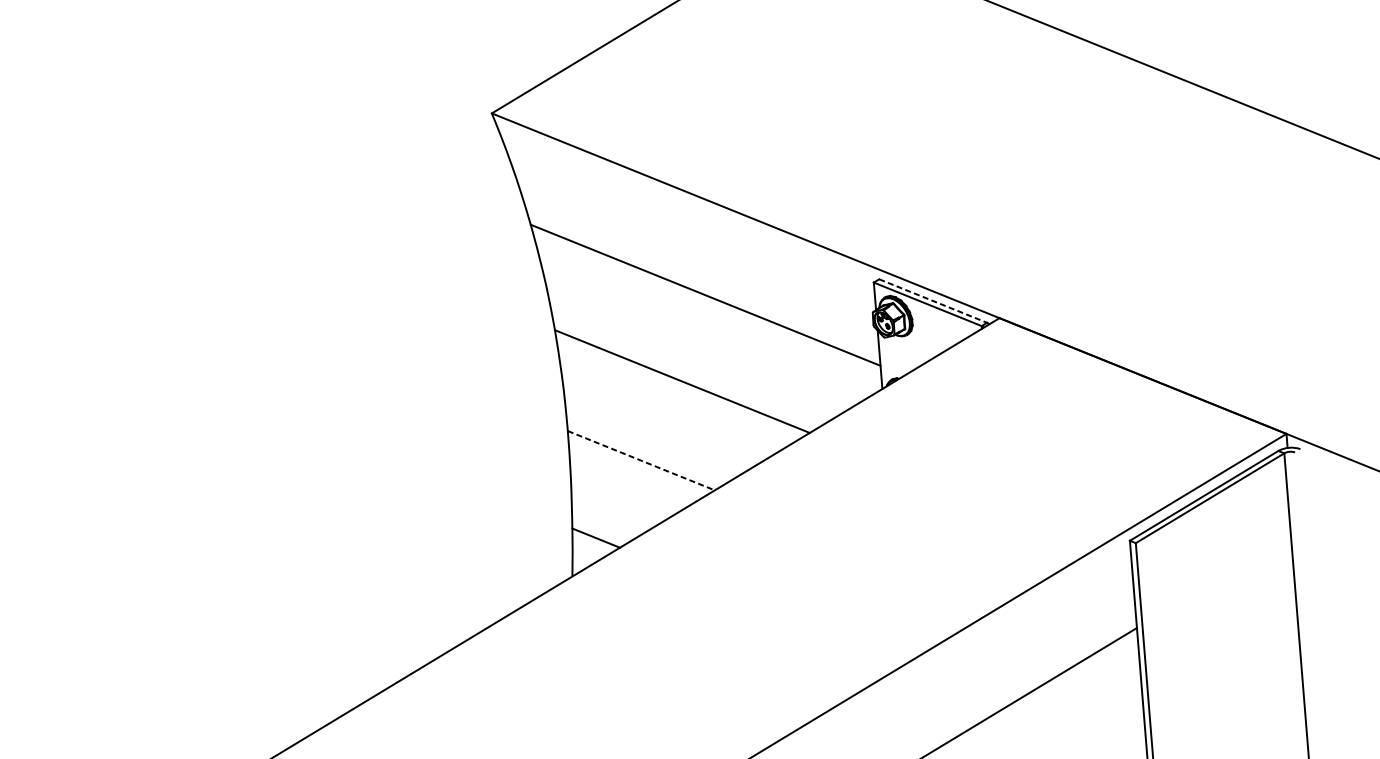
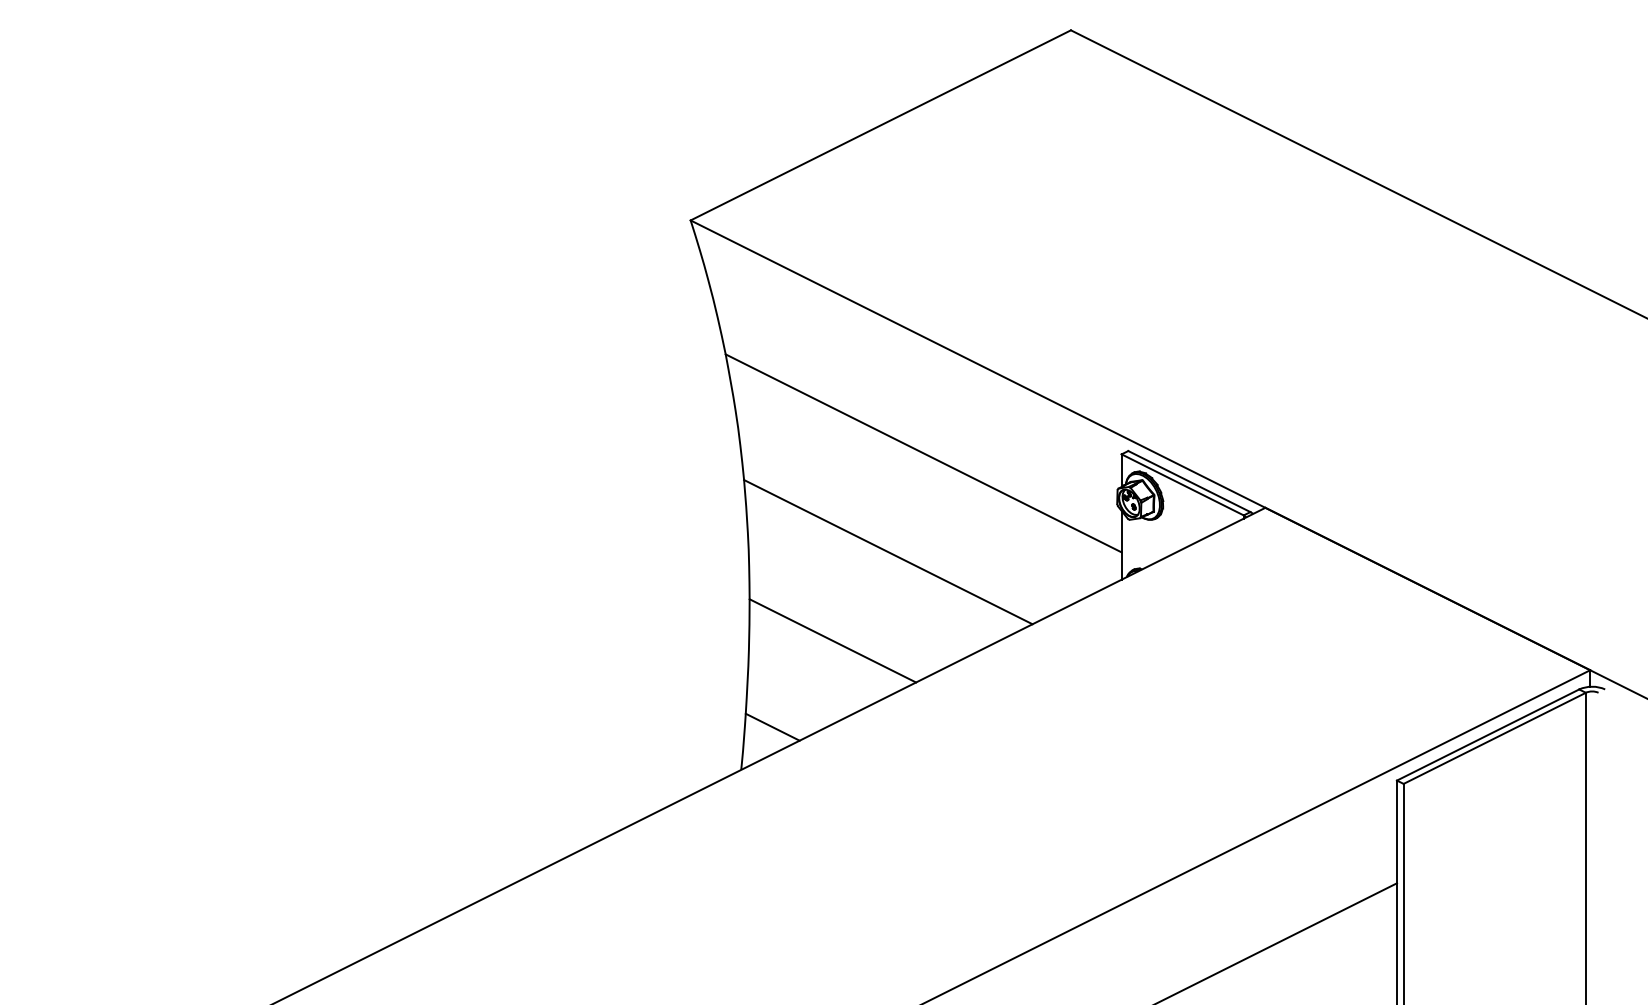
line: (933, 301) -> (1189, 481), dashed -> solid
line: (641, 461) -> (833, 641), dashed -> solid

